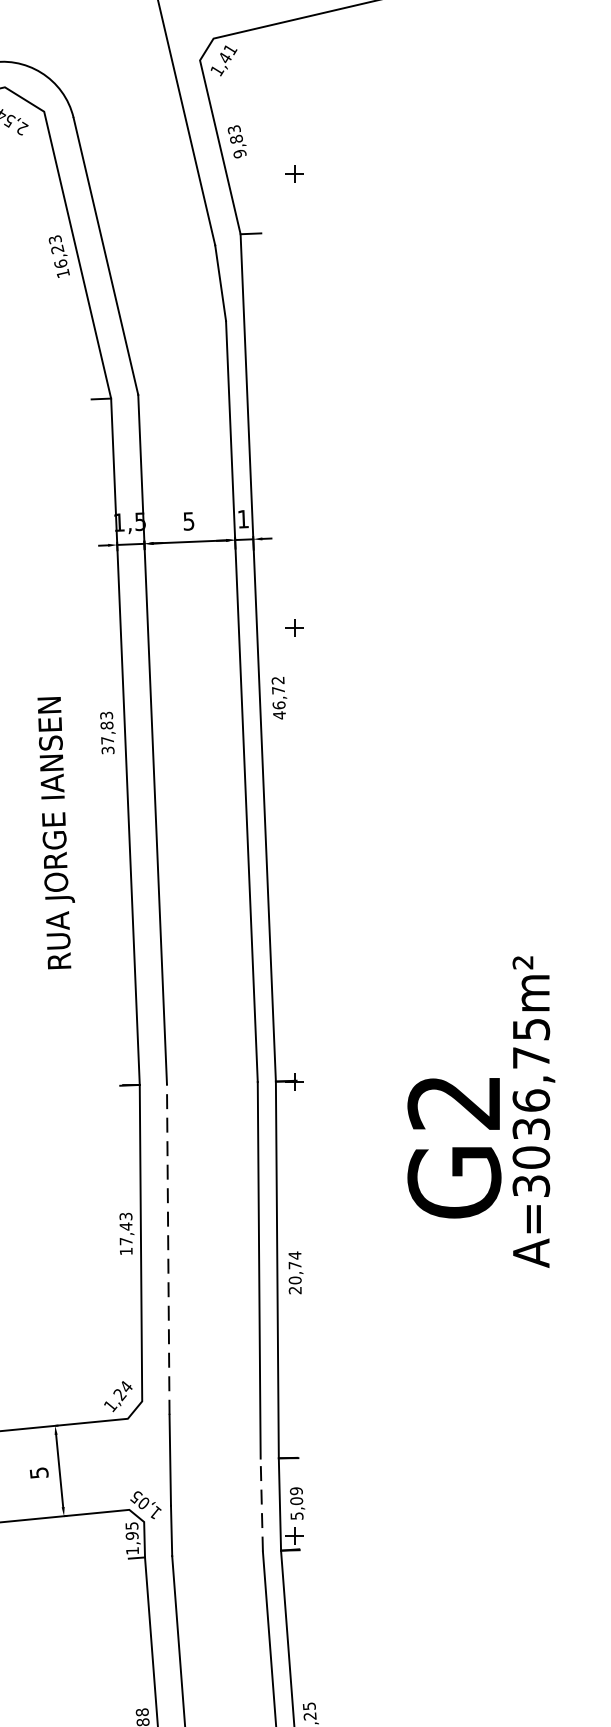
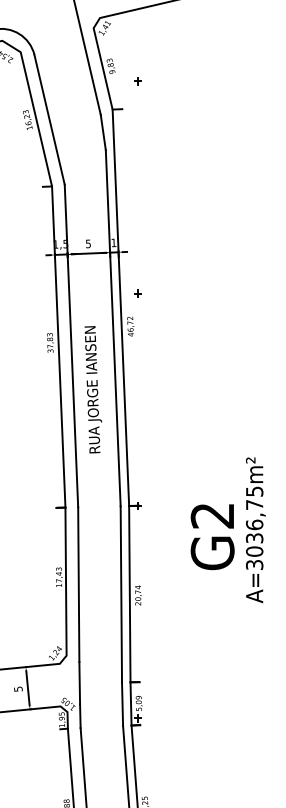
text: (56, 832) -> (93, 389), moved
text: (533, 1112) -> (255, 530), moved
line: (167, 1249) -> (78, 584), dashed -> solid
line: (261, 1505) -> (122, 704), dashed -> solid

